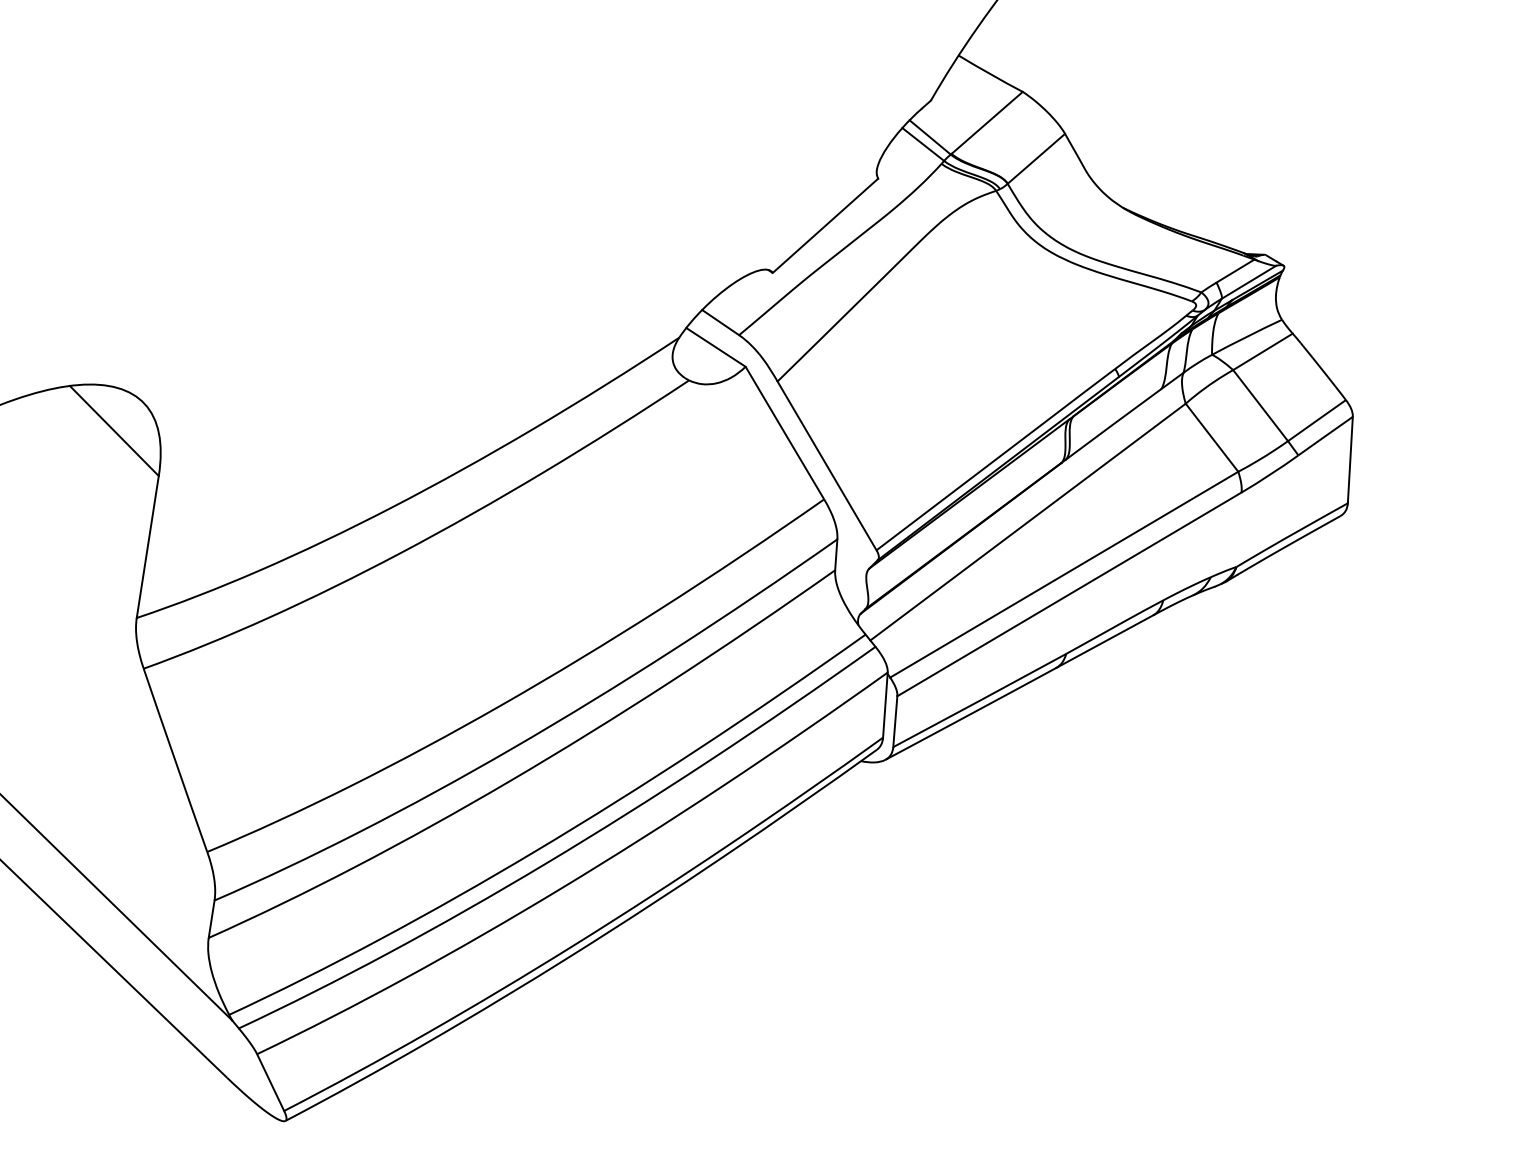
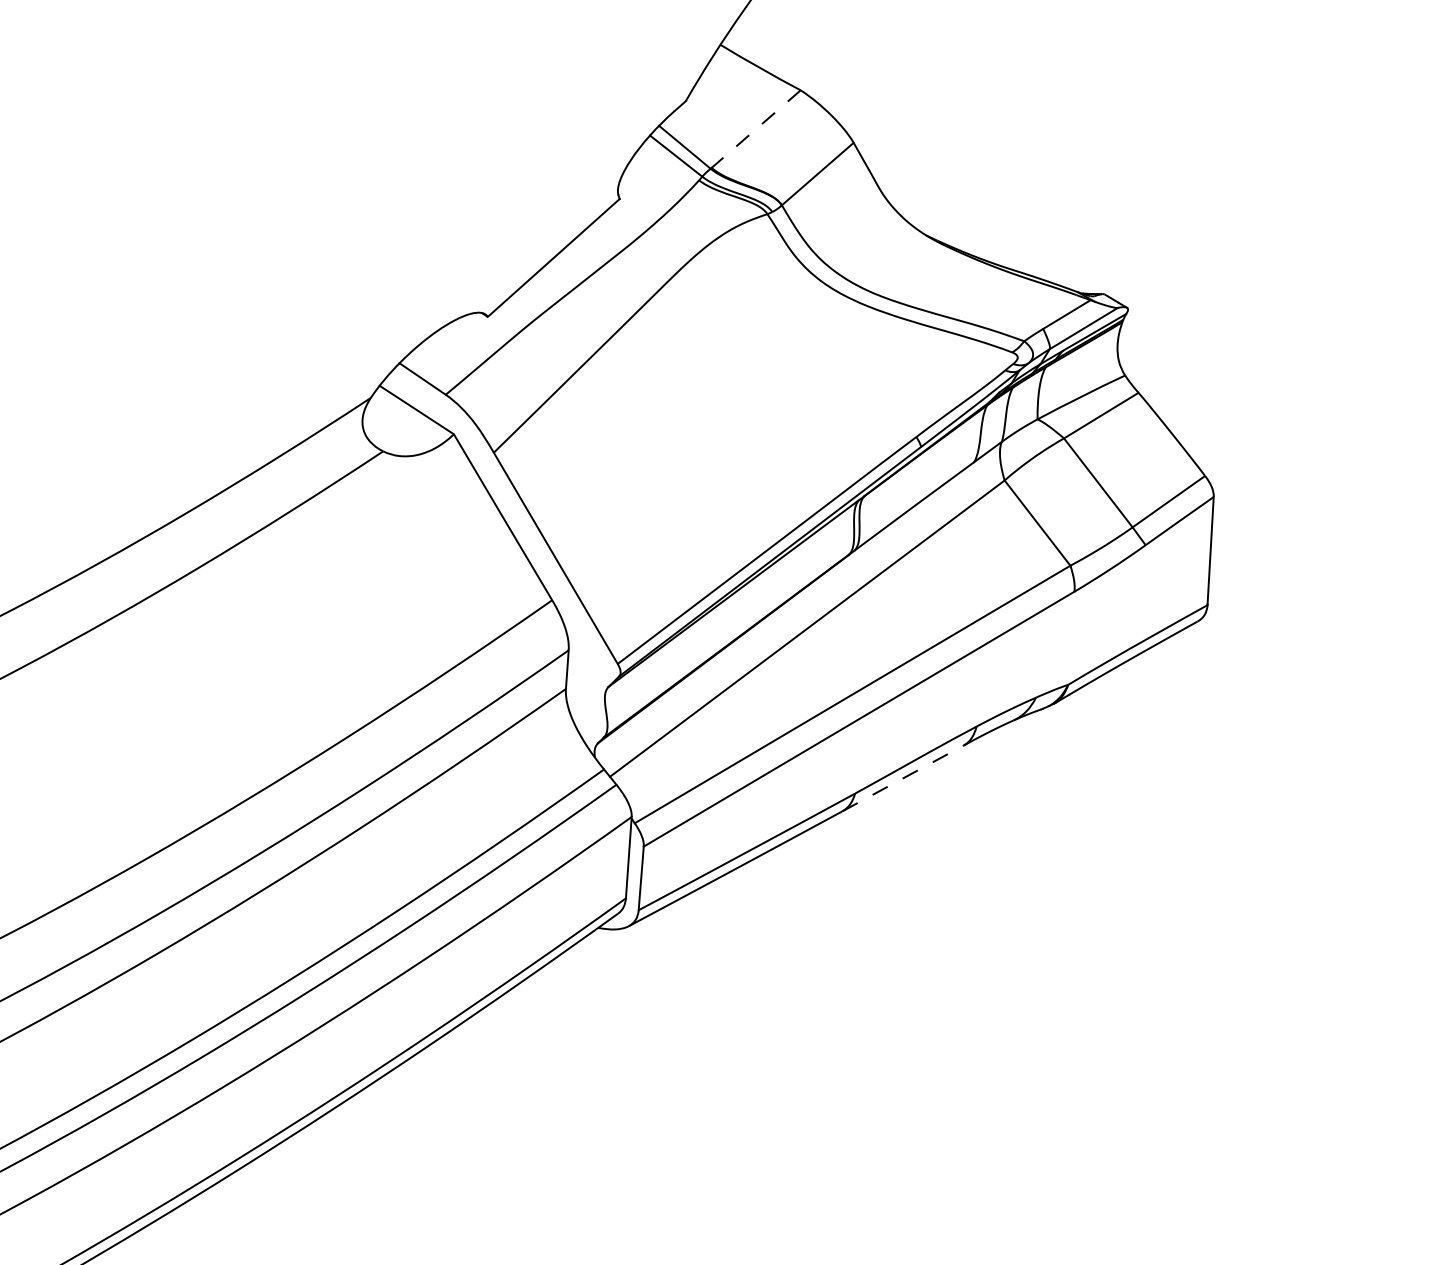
line: (986, 123) -> (755, 129), solid -> dashed
line: (1105, 641) -> (904, 778), solid -> dashed

